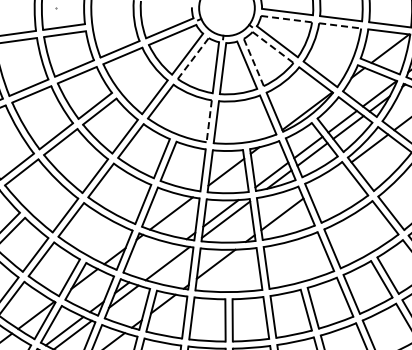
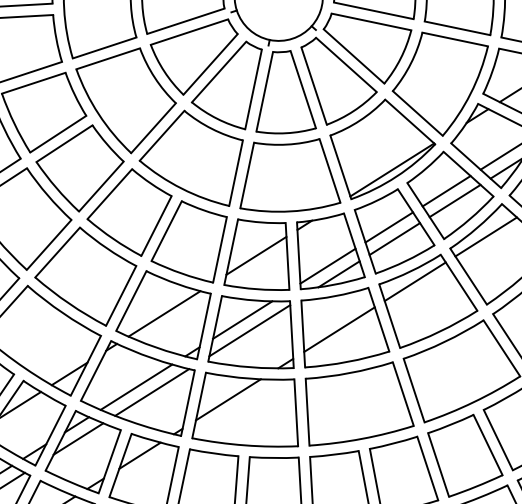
line: (286, 19) -> (371, 22), dashed -> solid
line: (340, 25) -> (455, 38), dashed -> solid
line: (273, 47) -> (347, 65), dashed -> solid
line: (193, 58) -> (219, 71), dashed -> solid
line: (253, 62) -> (313, 86), dashed -> solid
line: (209, 121) -> (236, 173), dashed -> solid
line: (327, 180) -> (415, 281), added
line: (157, 261) -> (136, 387), added

